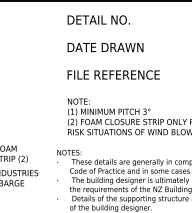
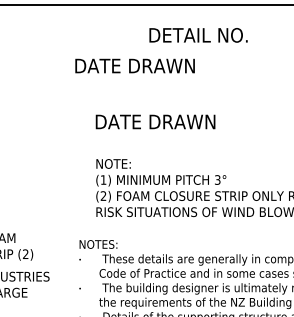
text: (98, 19) -> (198, 34), moved
text: (105, 47) -> (135, 66), moved
text: (113, 74) -> (168, 121), FILE REFERENCE -> DATE DRAWN

